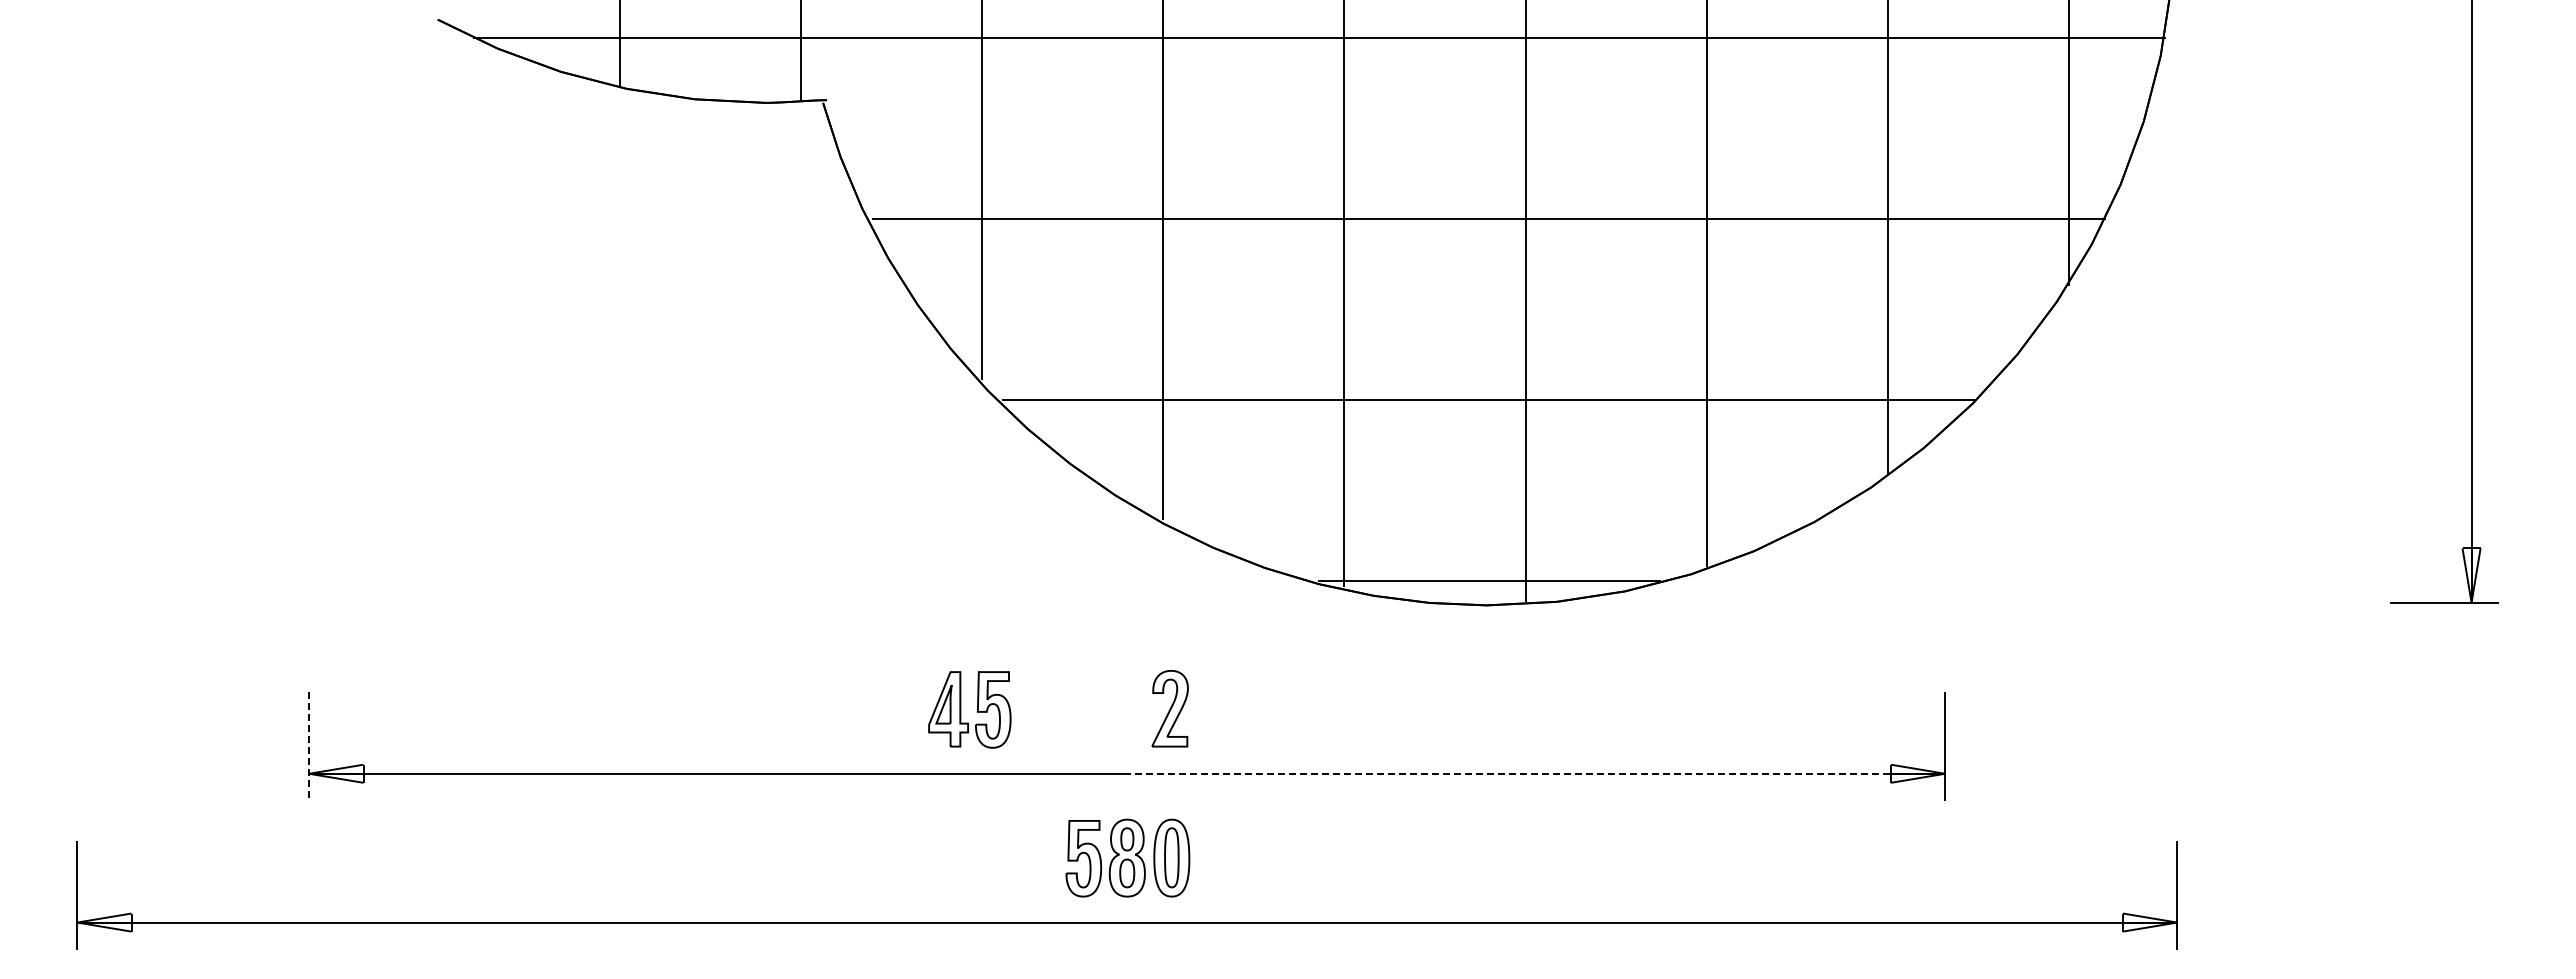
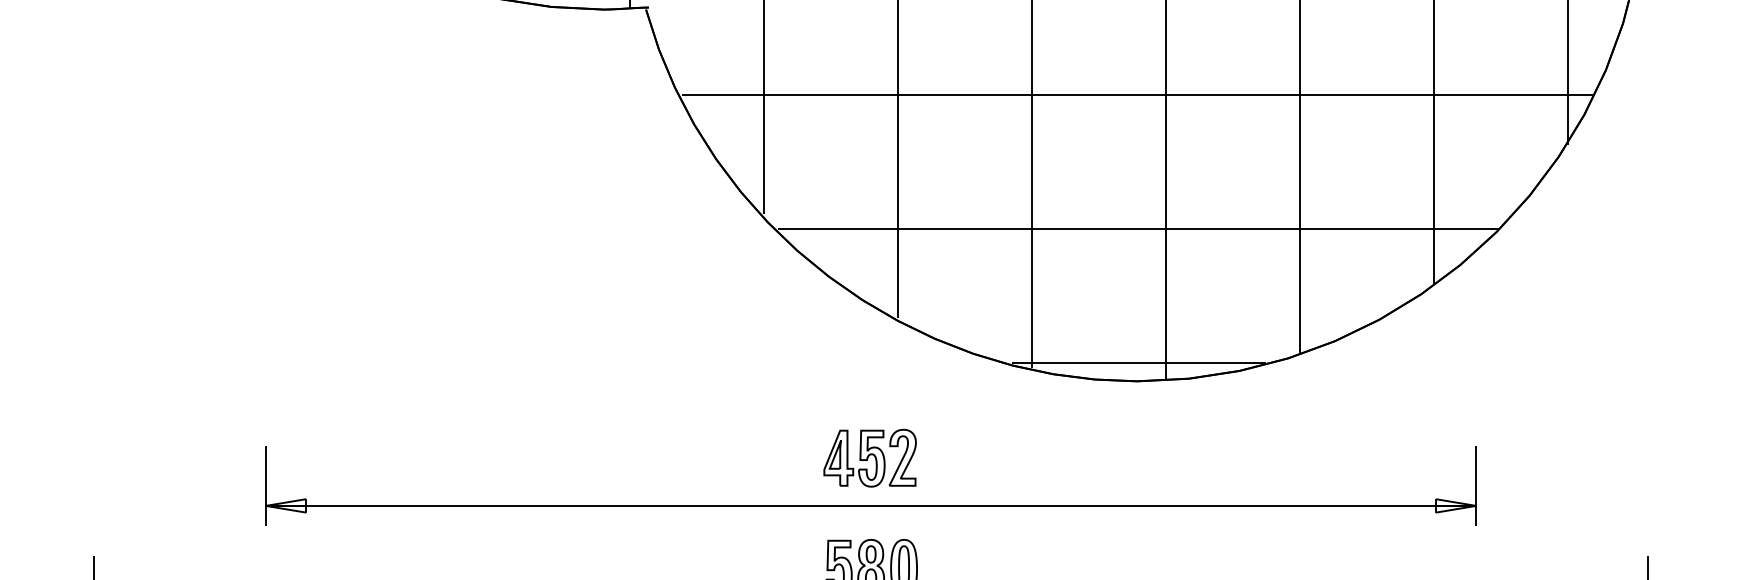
part: (961, 709) -> (848, 458), moved
line: (309, 747) -> (266, 486), dashed -> solid
line: (1535, 773) -> (1173, 505), dashed -> solid

